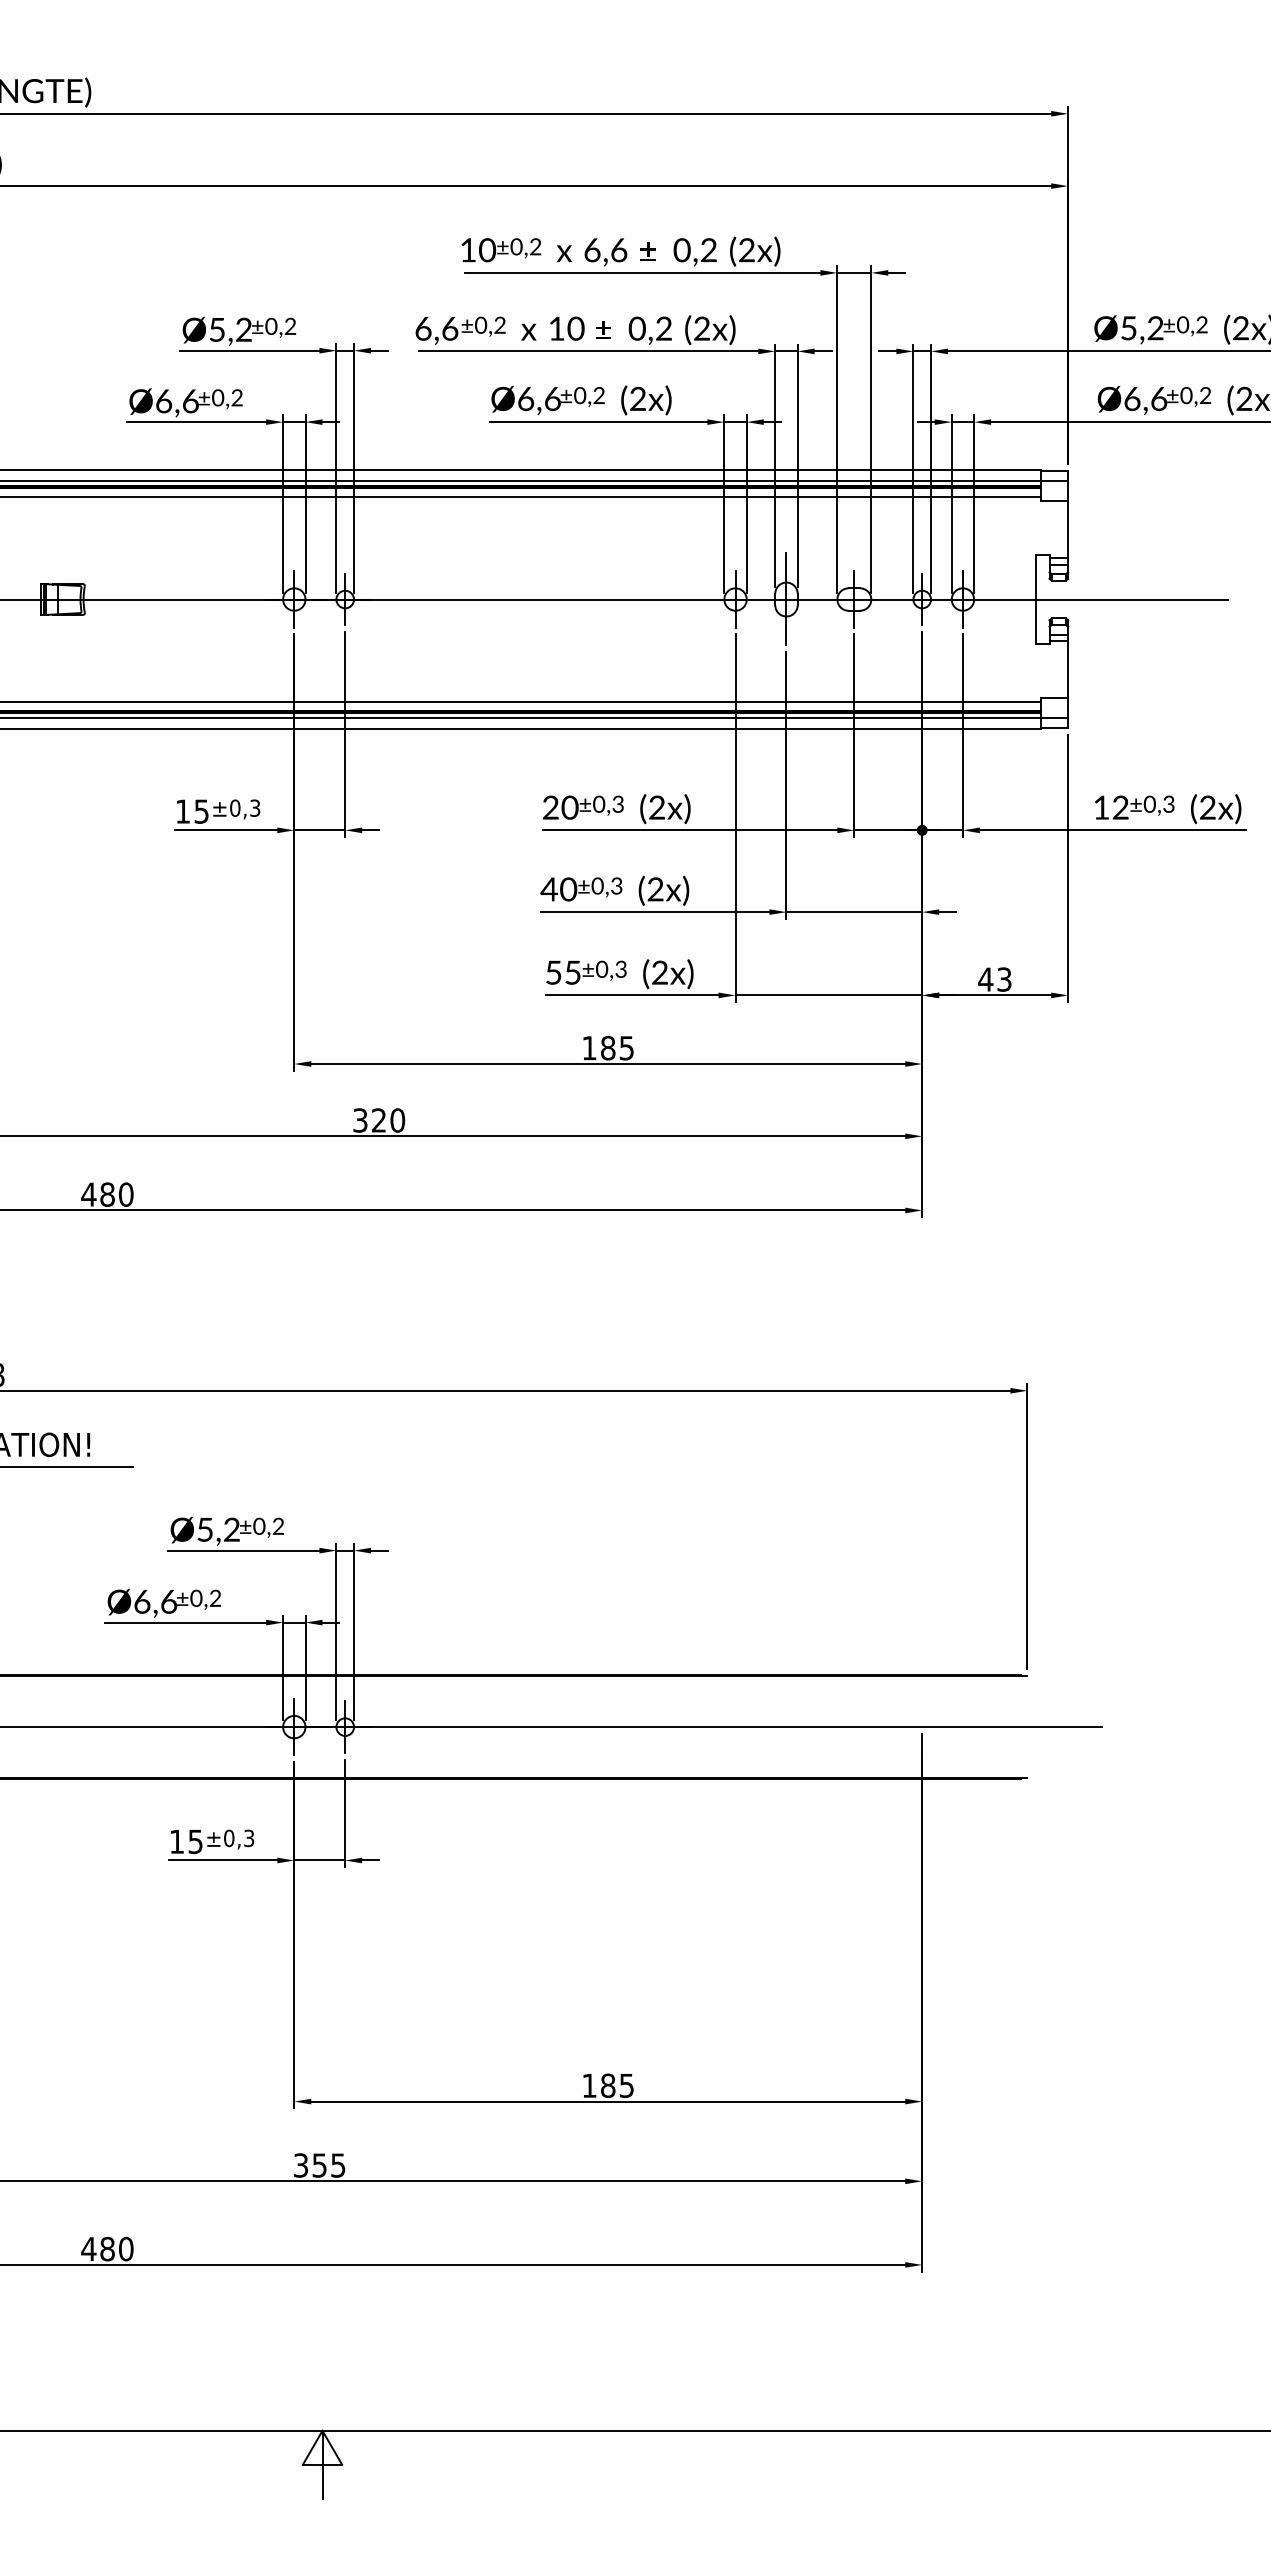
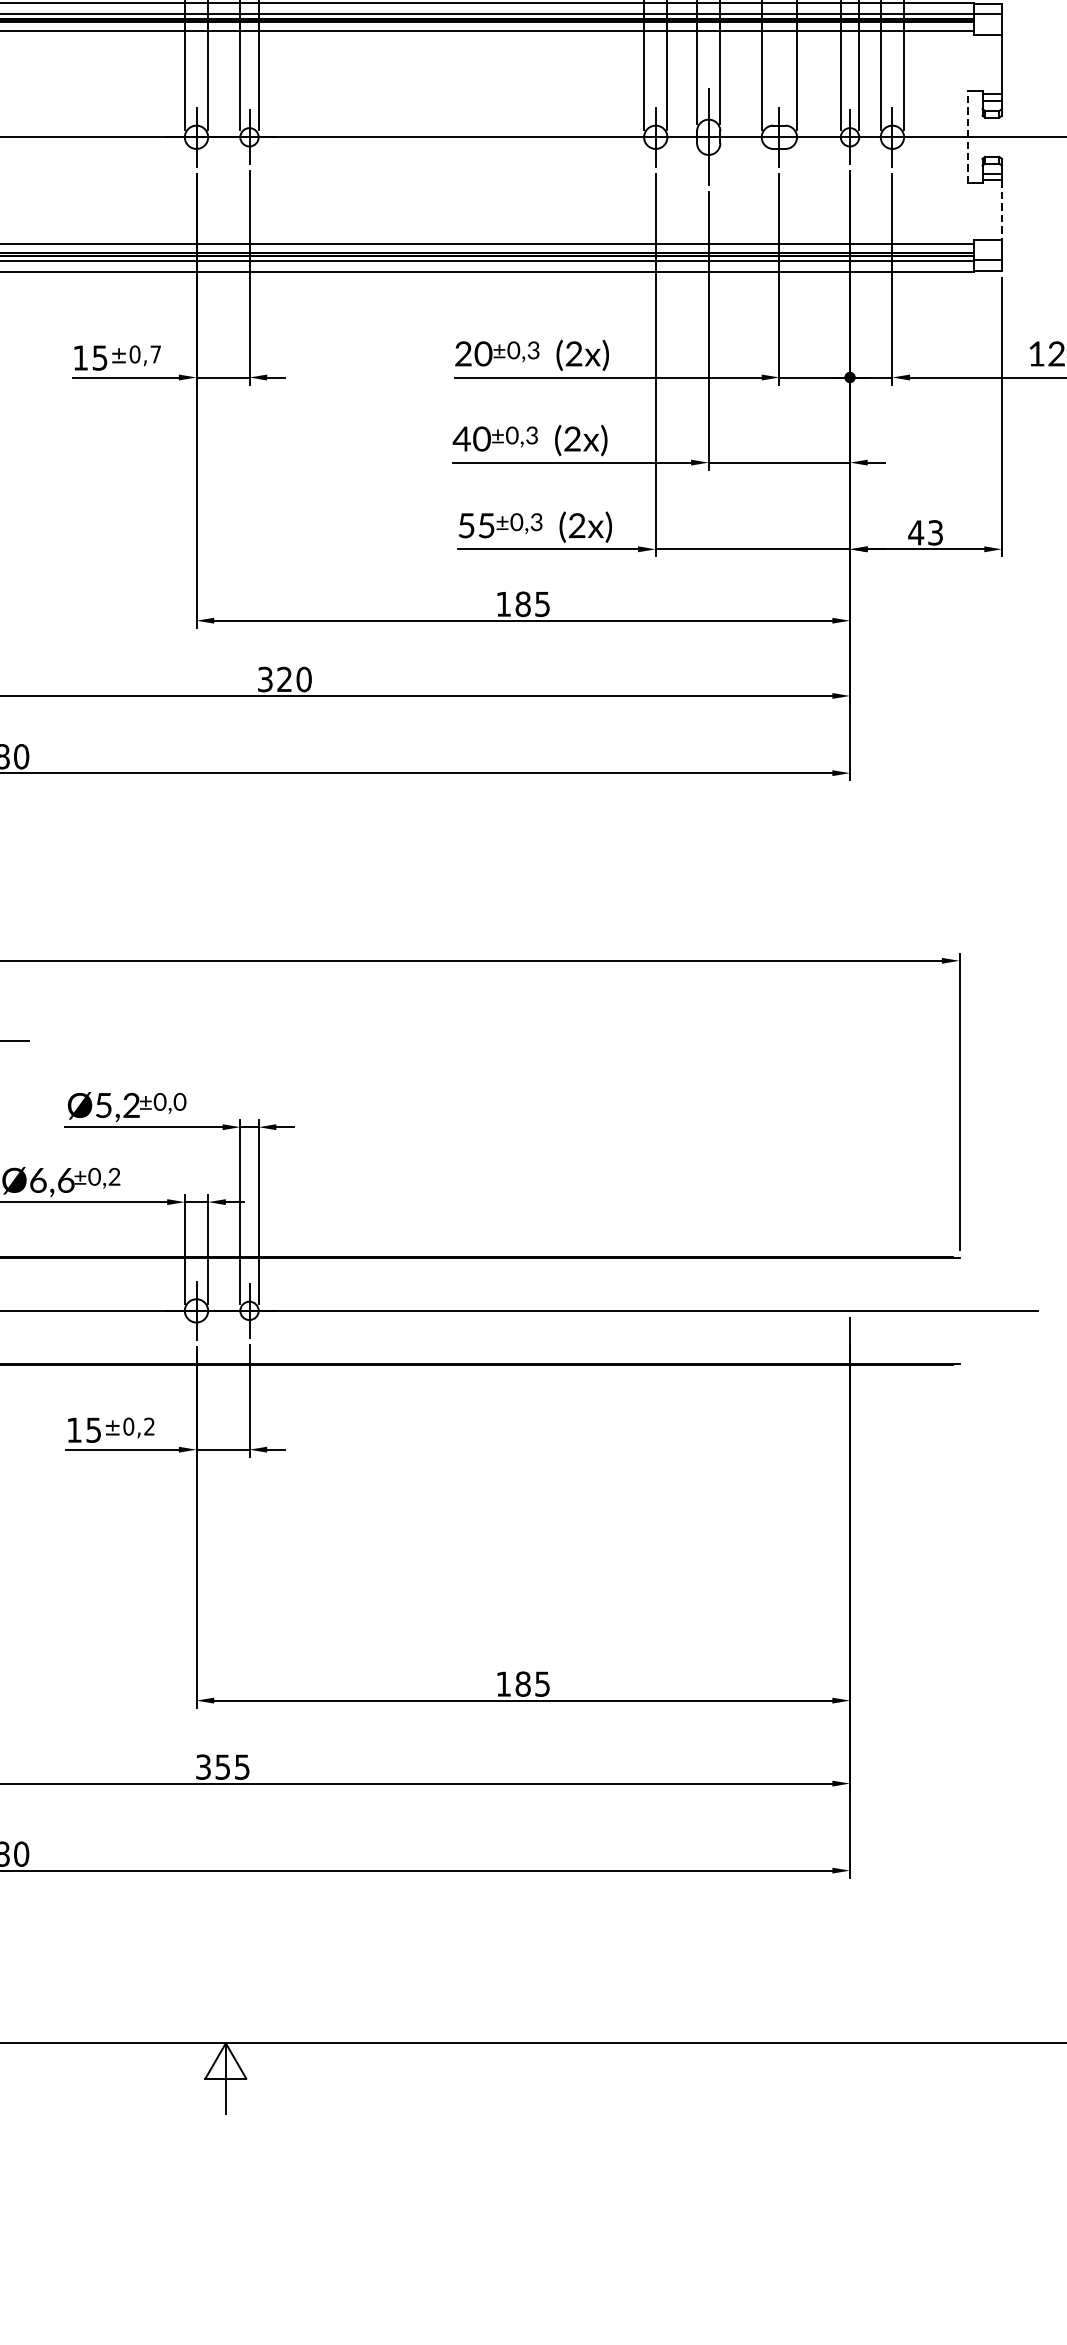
line: (1035, 599) -> (967, 137), solid -> dashed
line: (1068, 670) -> (1002, 211), solid -> dashed
text: (255, 807) -> (156, 353), ±0,3 -> ±0,7
text: (278, 1526) -> (180, 1102), ±0,2 -> ±0,0
text: (249, 1838) -> (149, 1426), ±0,3 -> ±0,2

